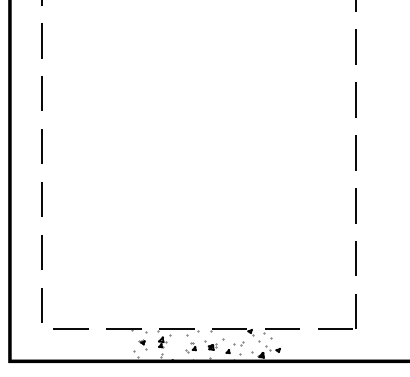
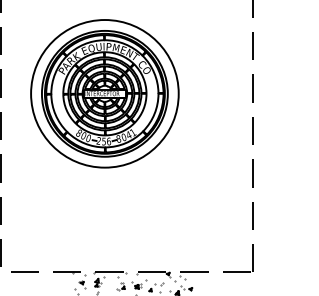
part: (171, 106) -> (105, 93), added

